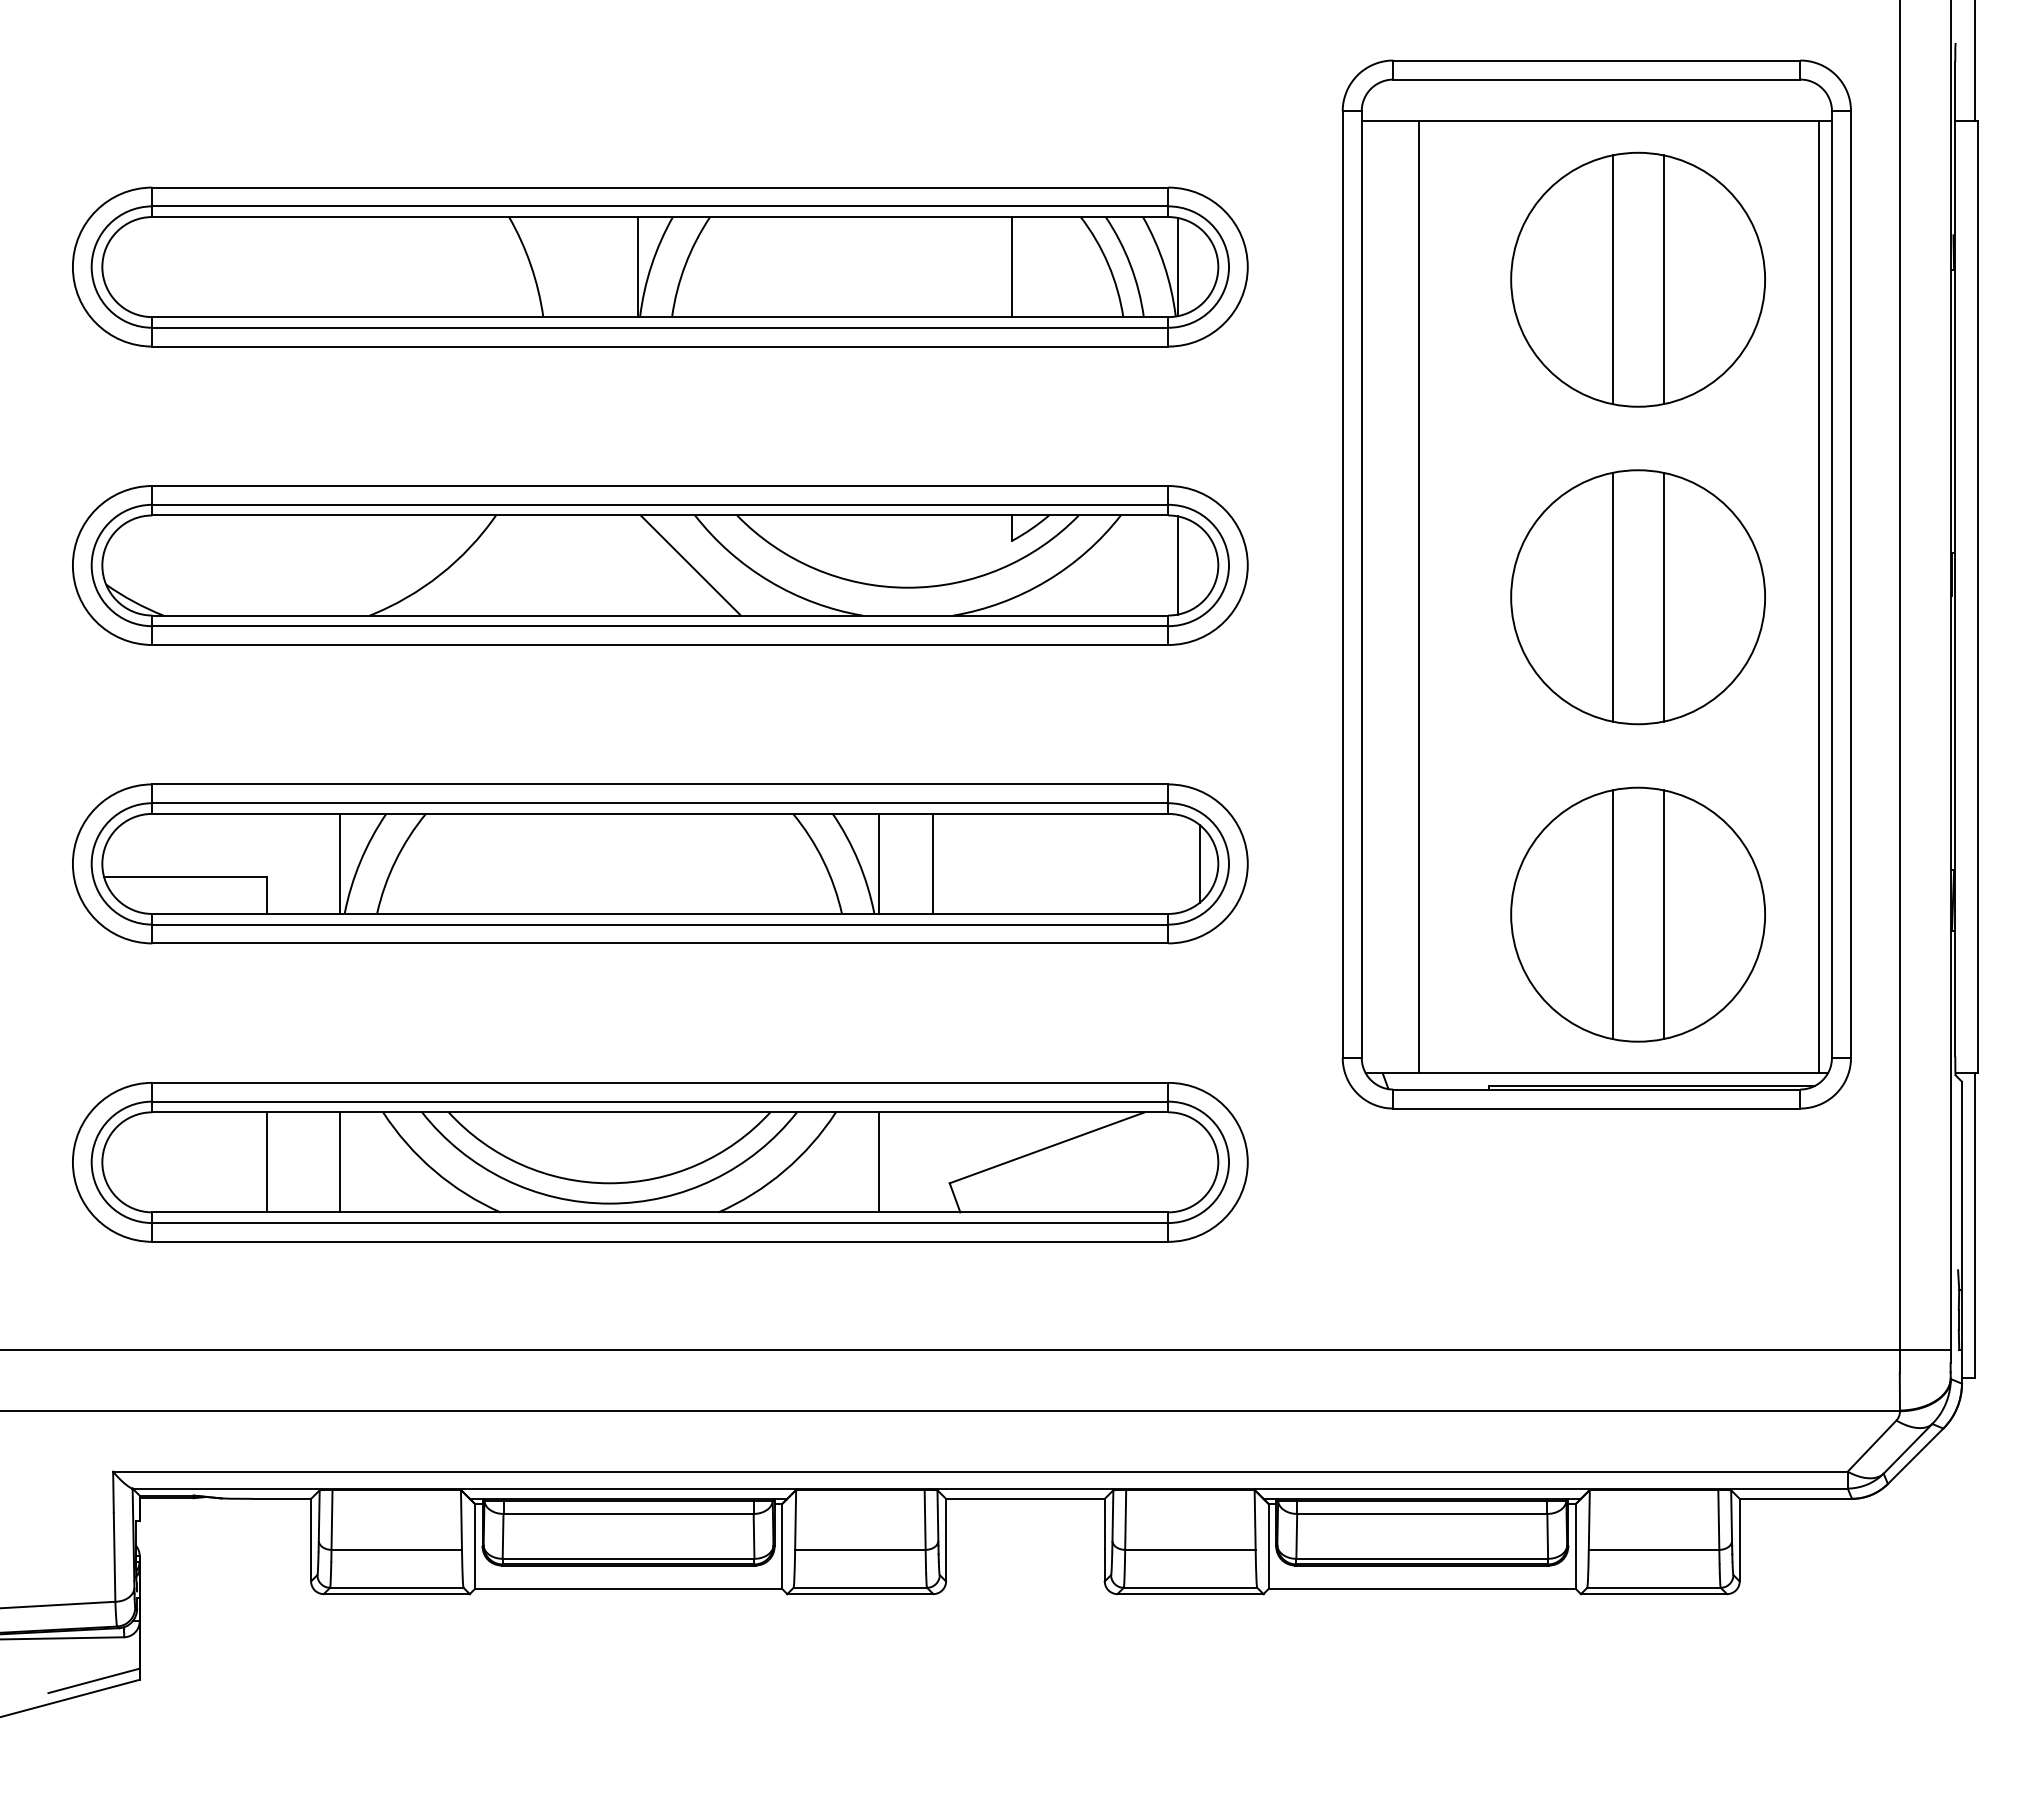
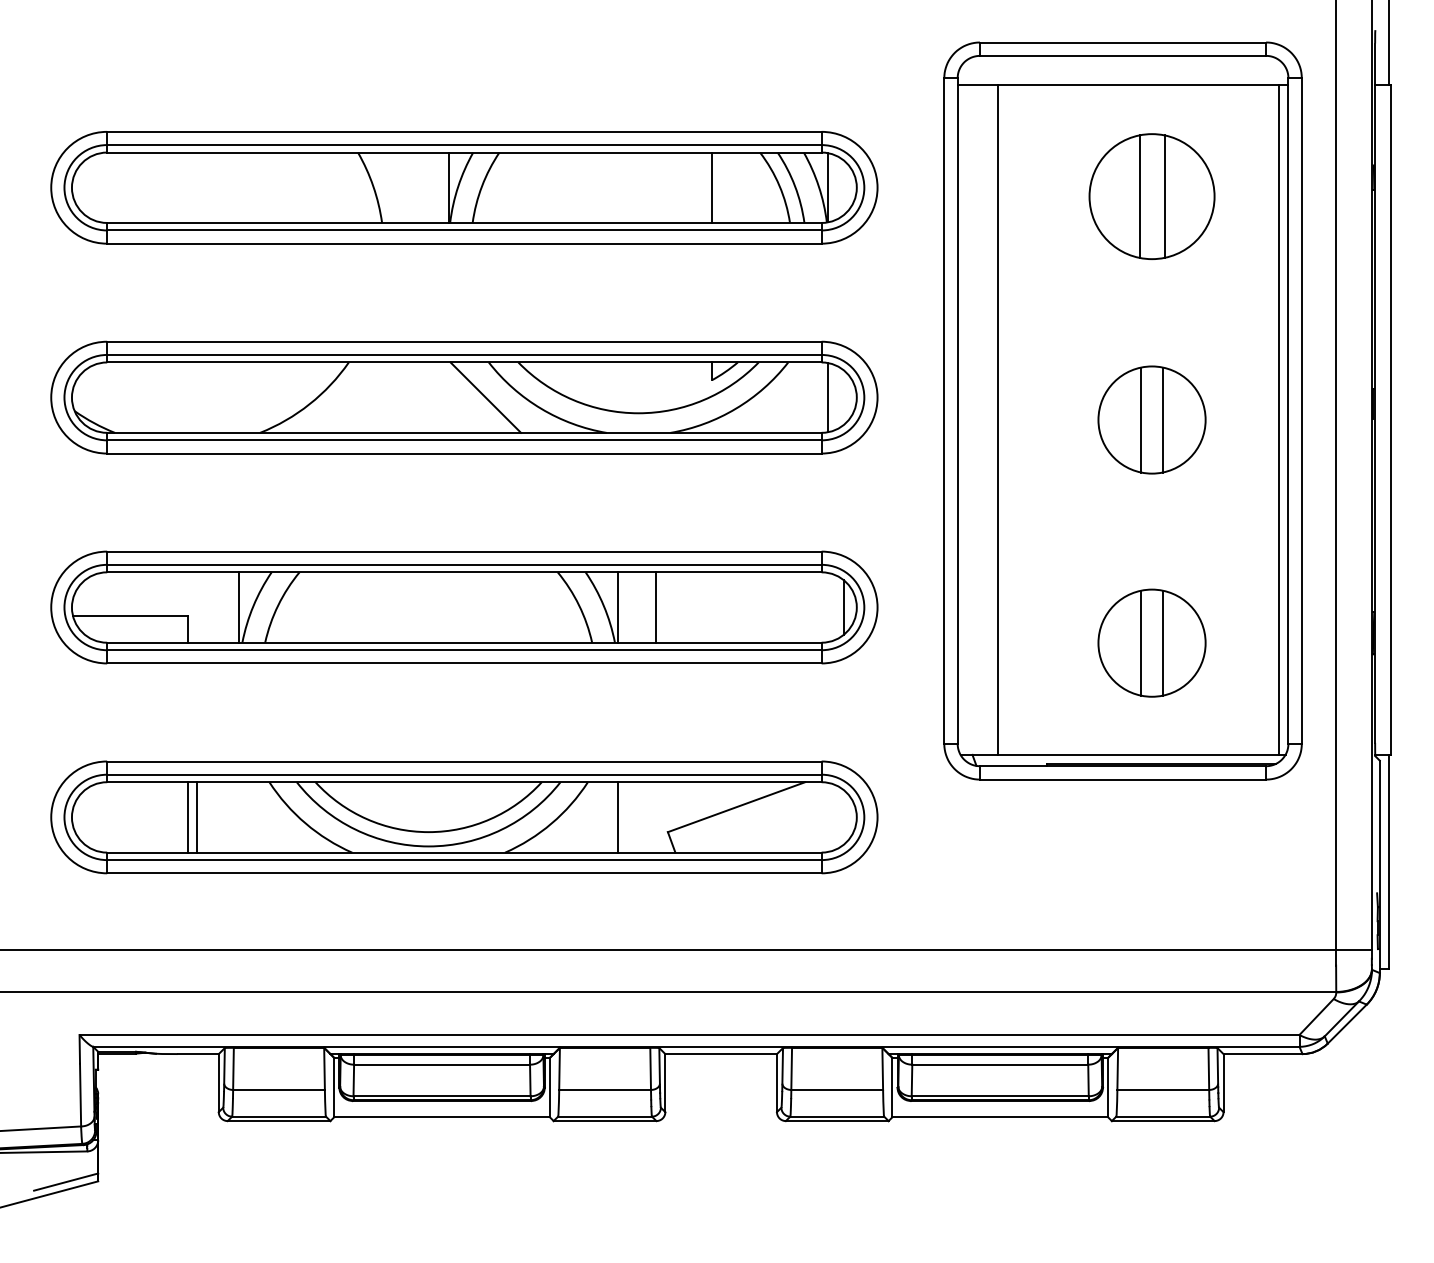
part: (1637, 279) -> (1151, 196), size x0.7
part: (1637, 597) -> (1151, 420), size x0.6
part: (1637, 914) -> (1151, 643), size x0.6
line: (339, 1162) -> (196, 817), moved

